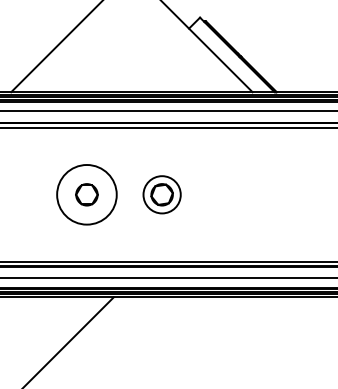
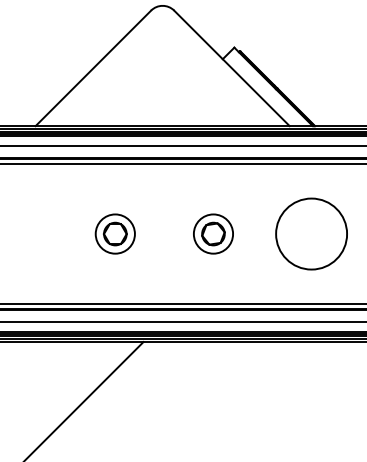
circle: (86, 194) -> (114, 233), size x0.62
part: (162, 194) -> (213, 233), moved
circle: (273, 194) -> (311, 233), added

